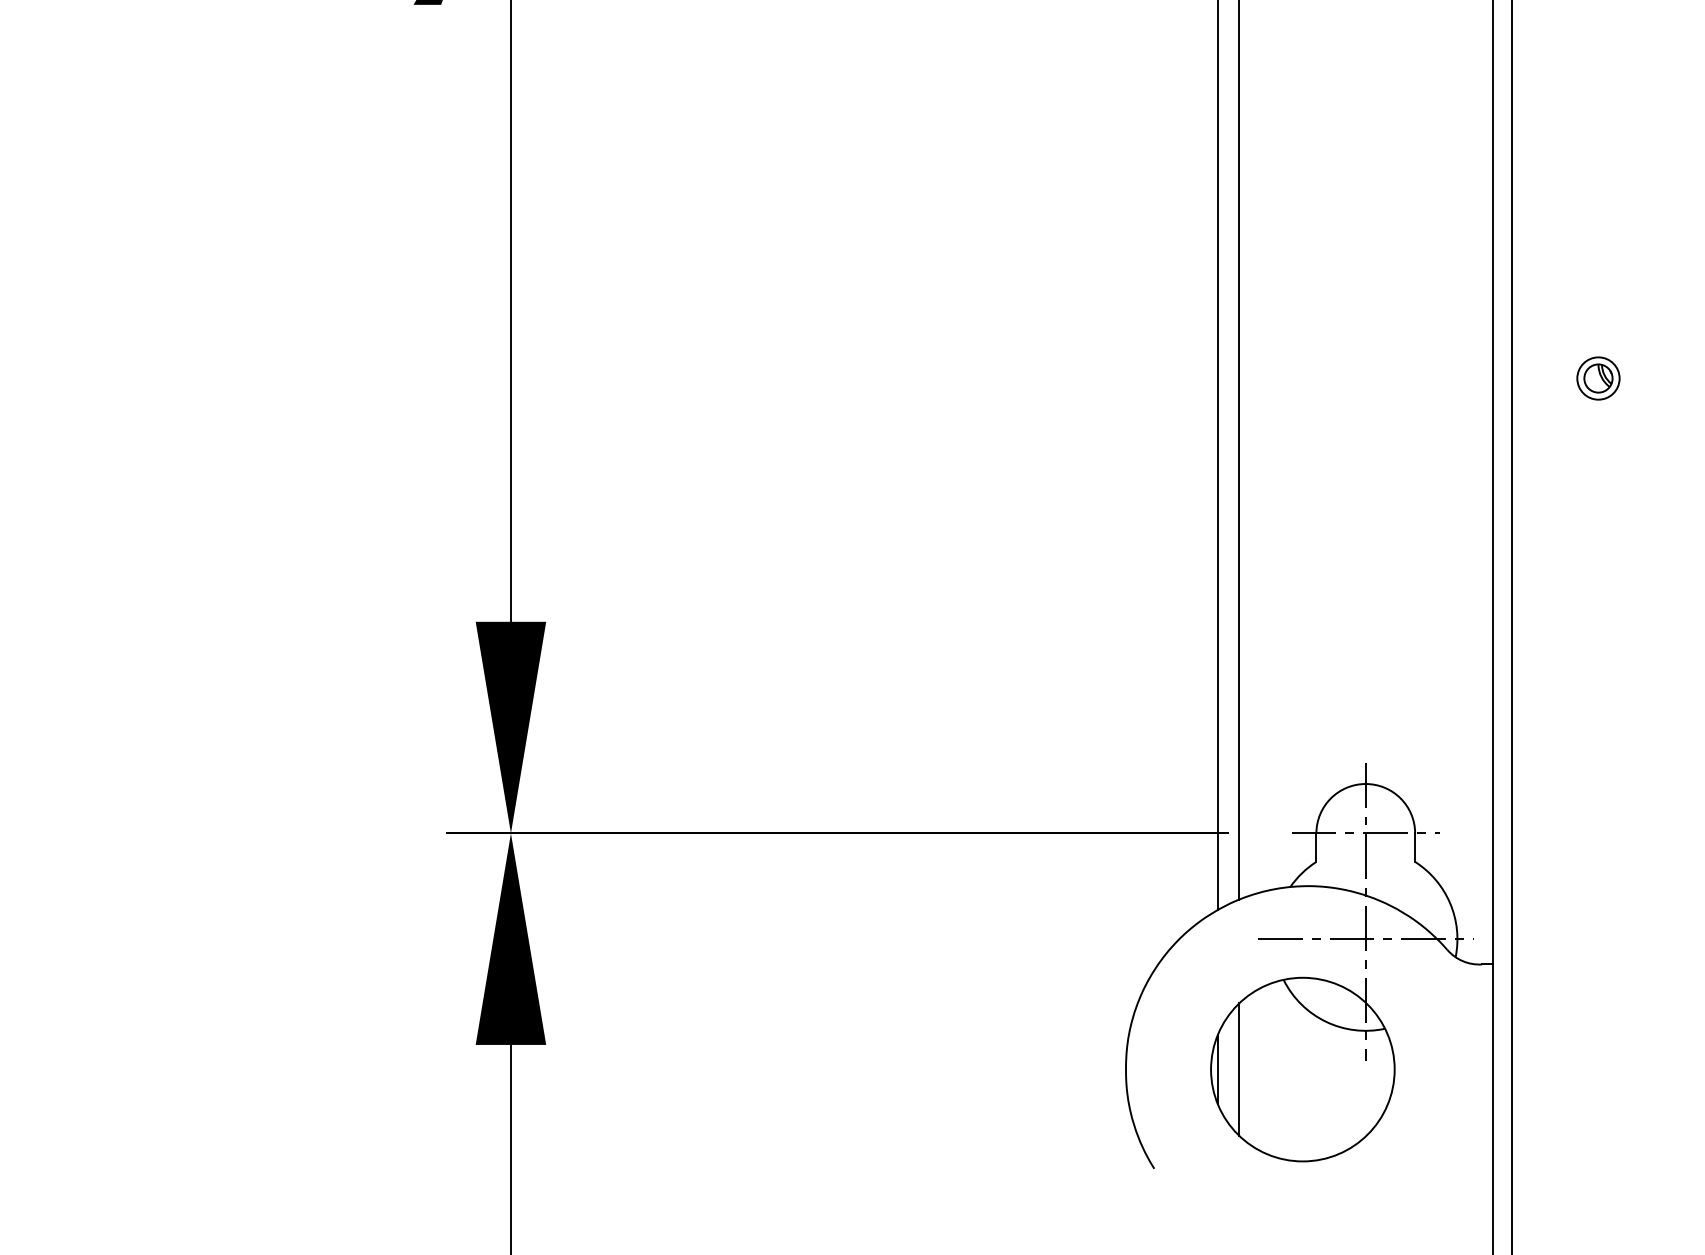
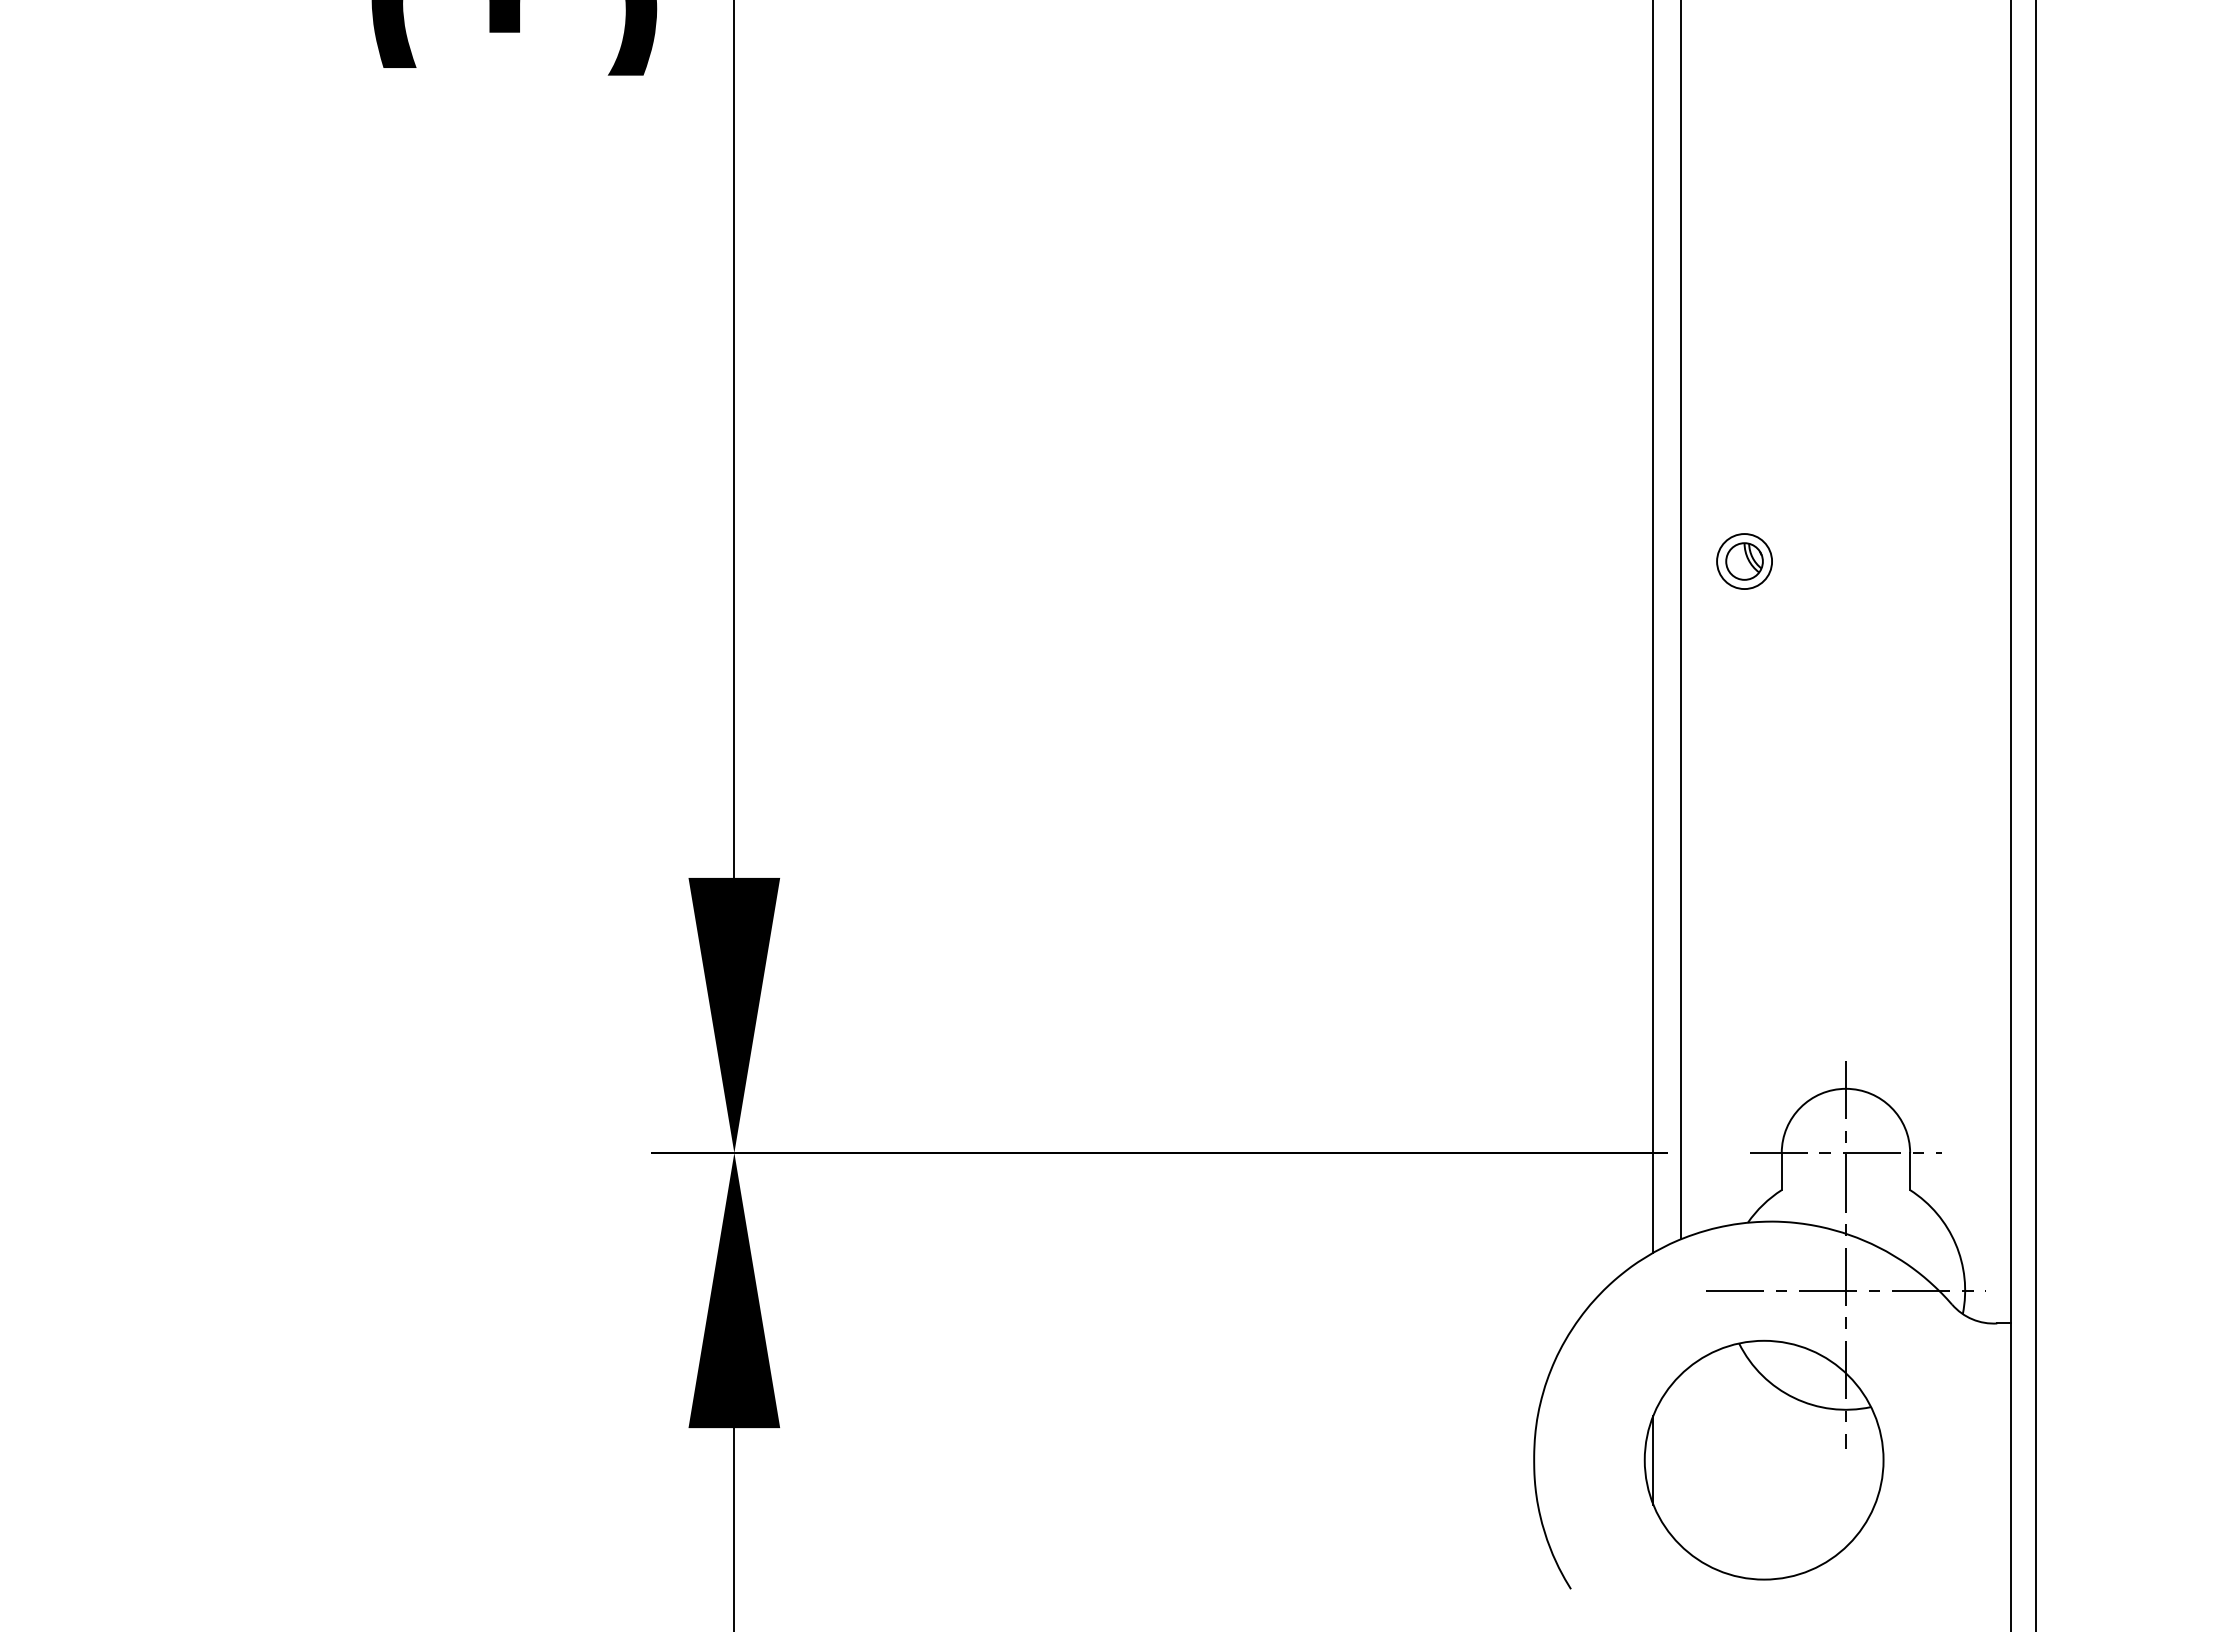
part: (1598, 378) -> (1744, 561), moved
line: (1239, 1069) -> (1681, 1460), removed

